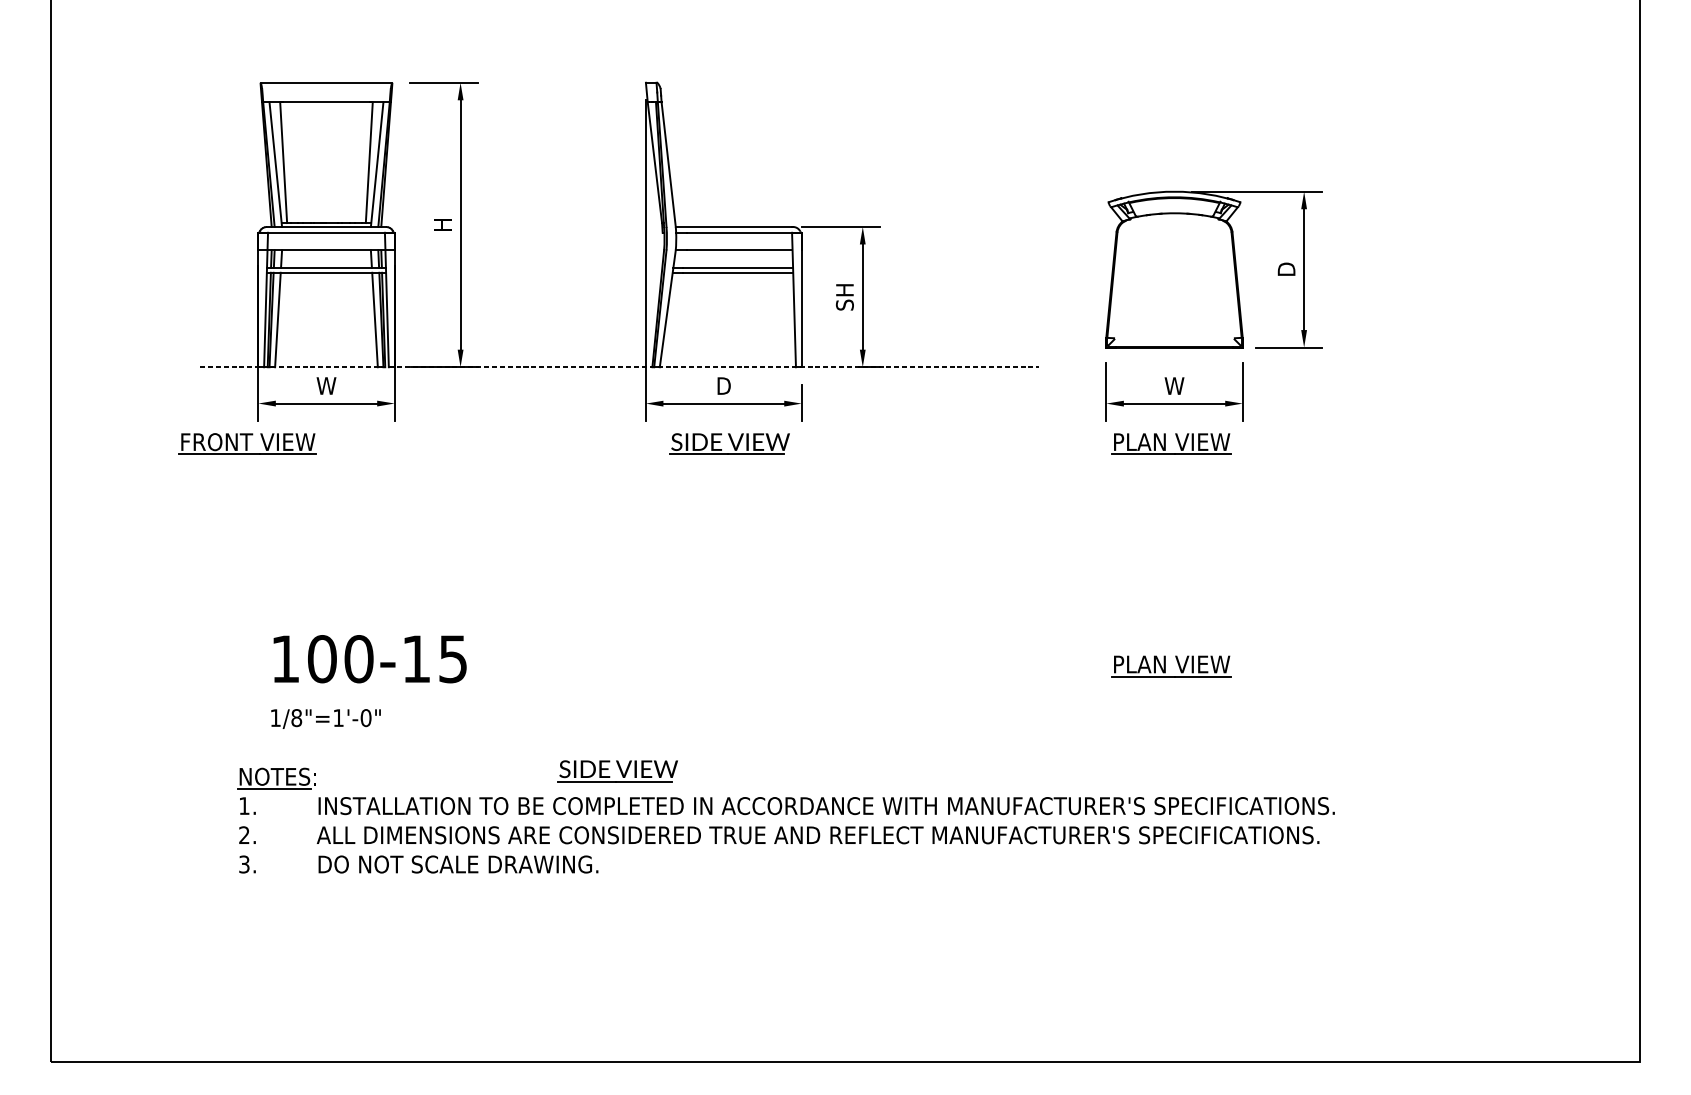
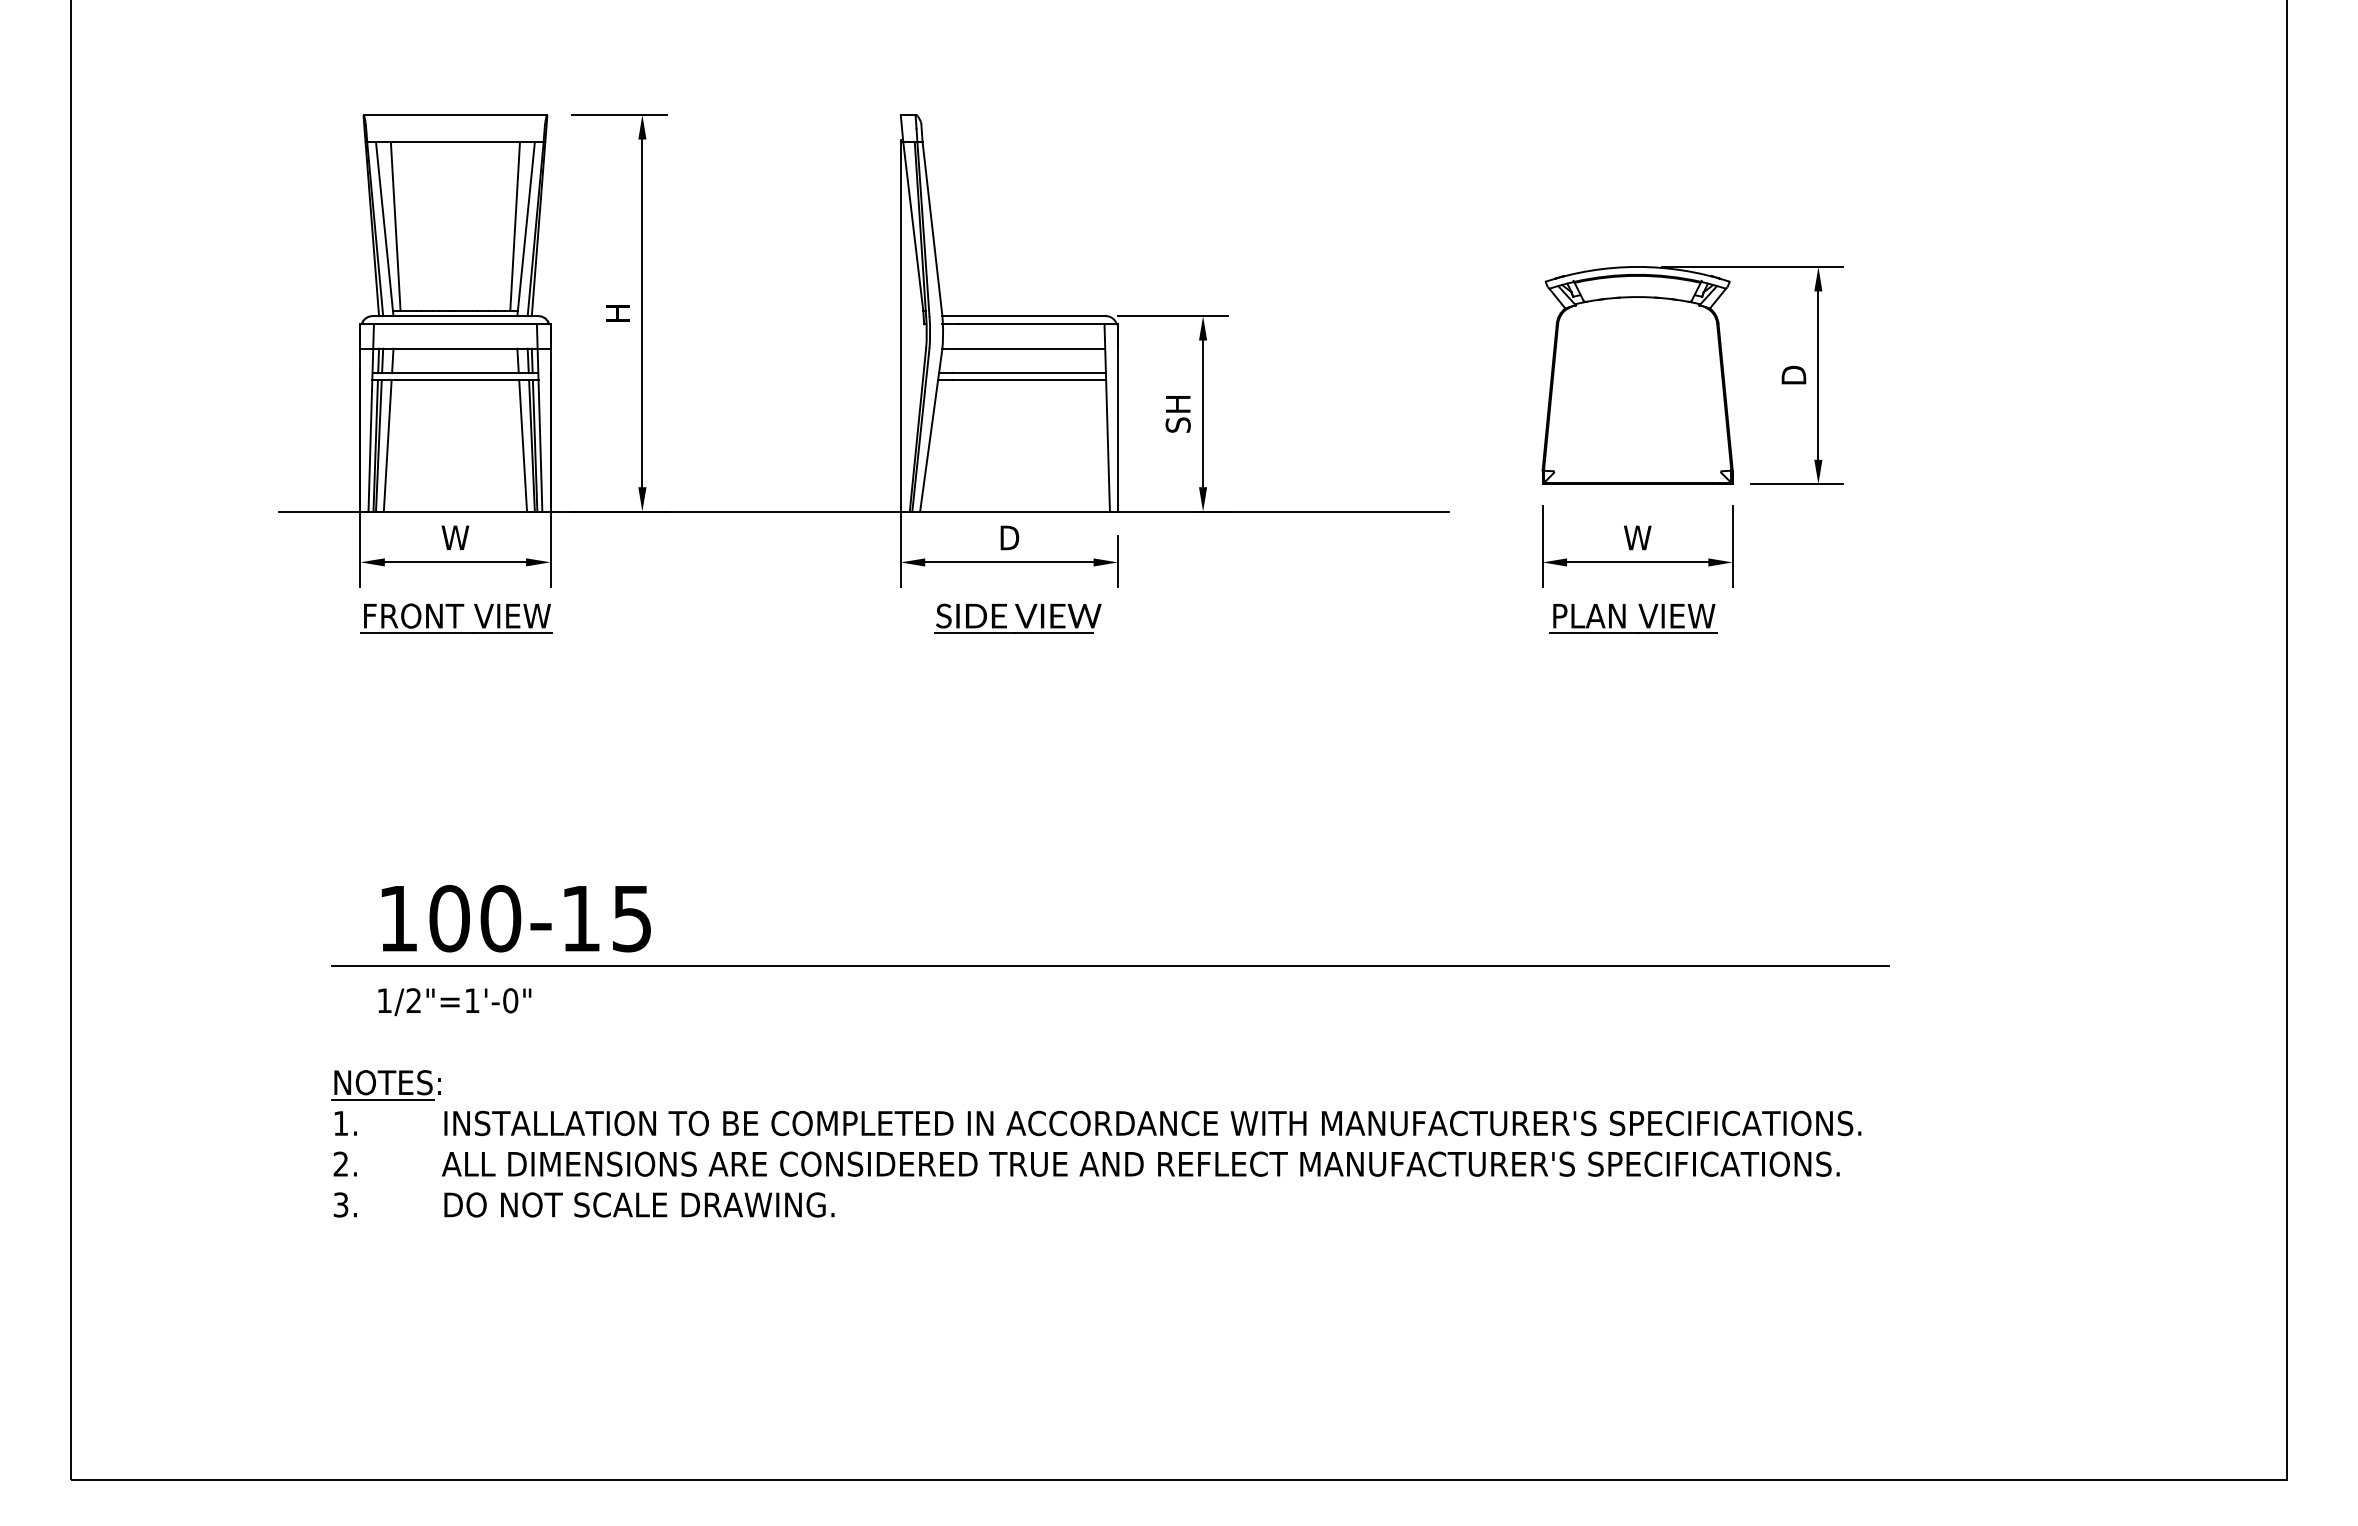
line: (619, 367) -> (863, 511), dashed -> solid
part: (247, 443) -> (456, 618), moved
part: (1165, 666) -> (1625, 928), removed
line: (796, 693) -> (1110, 966), added
text: (296, 717) -> (413, 1000), 1/8"=1'-0" -> 1/2"=1'-0"
part: (617, 770) -> (861, 1074), removed

